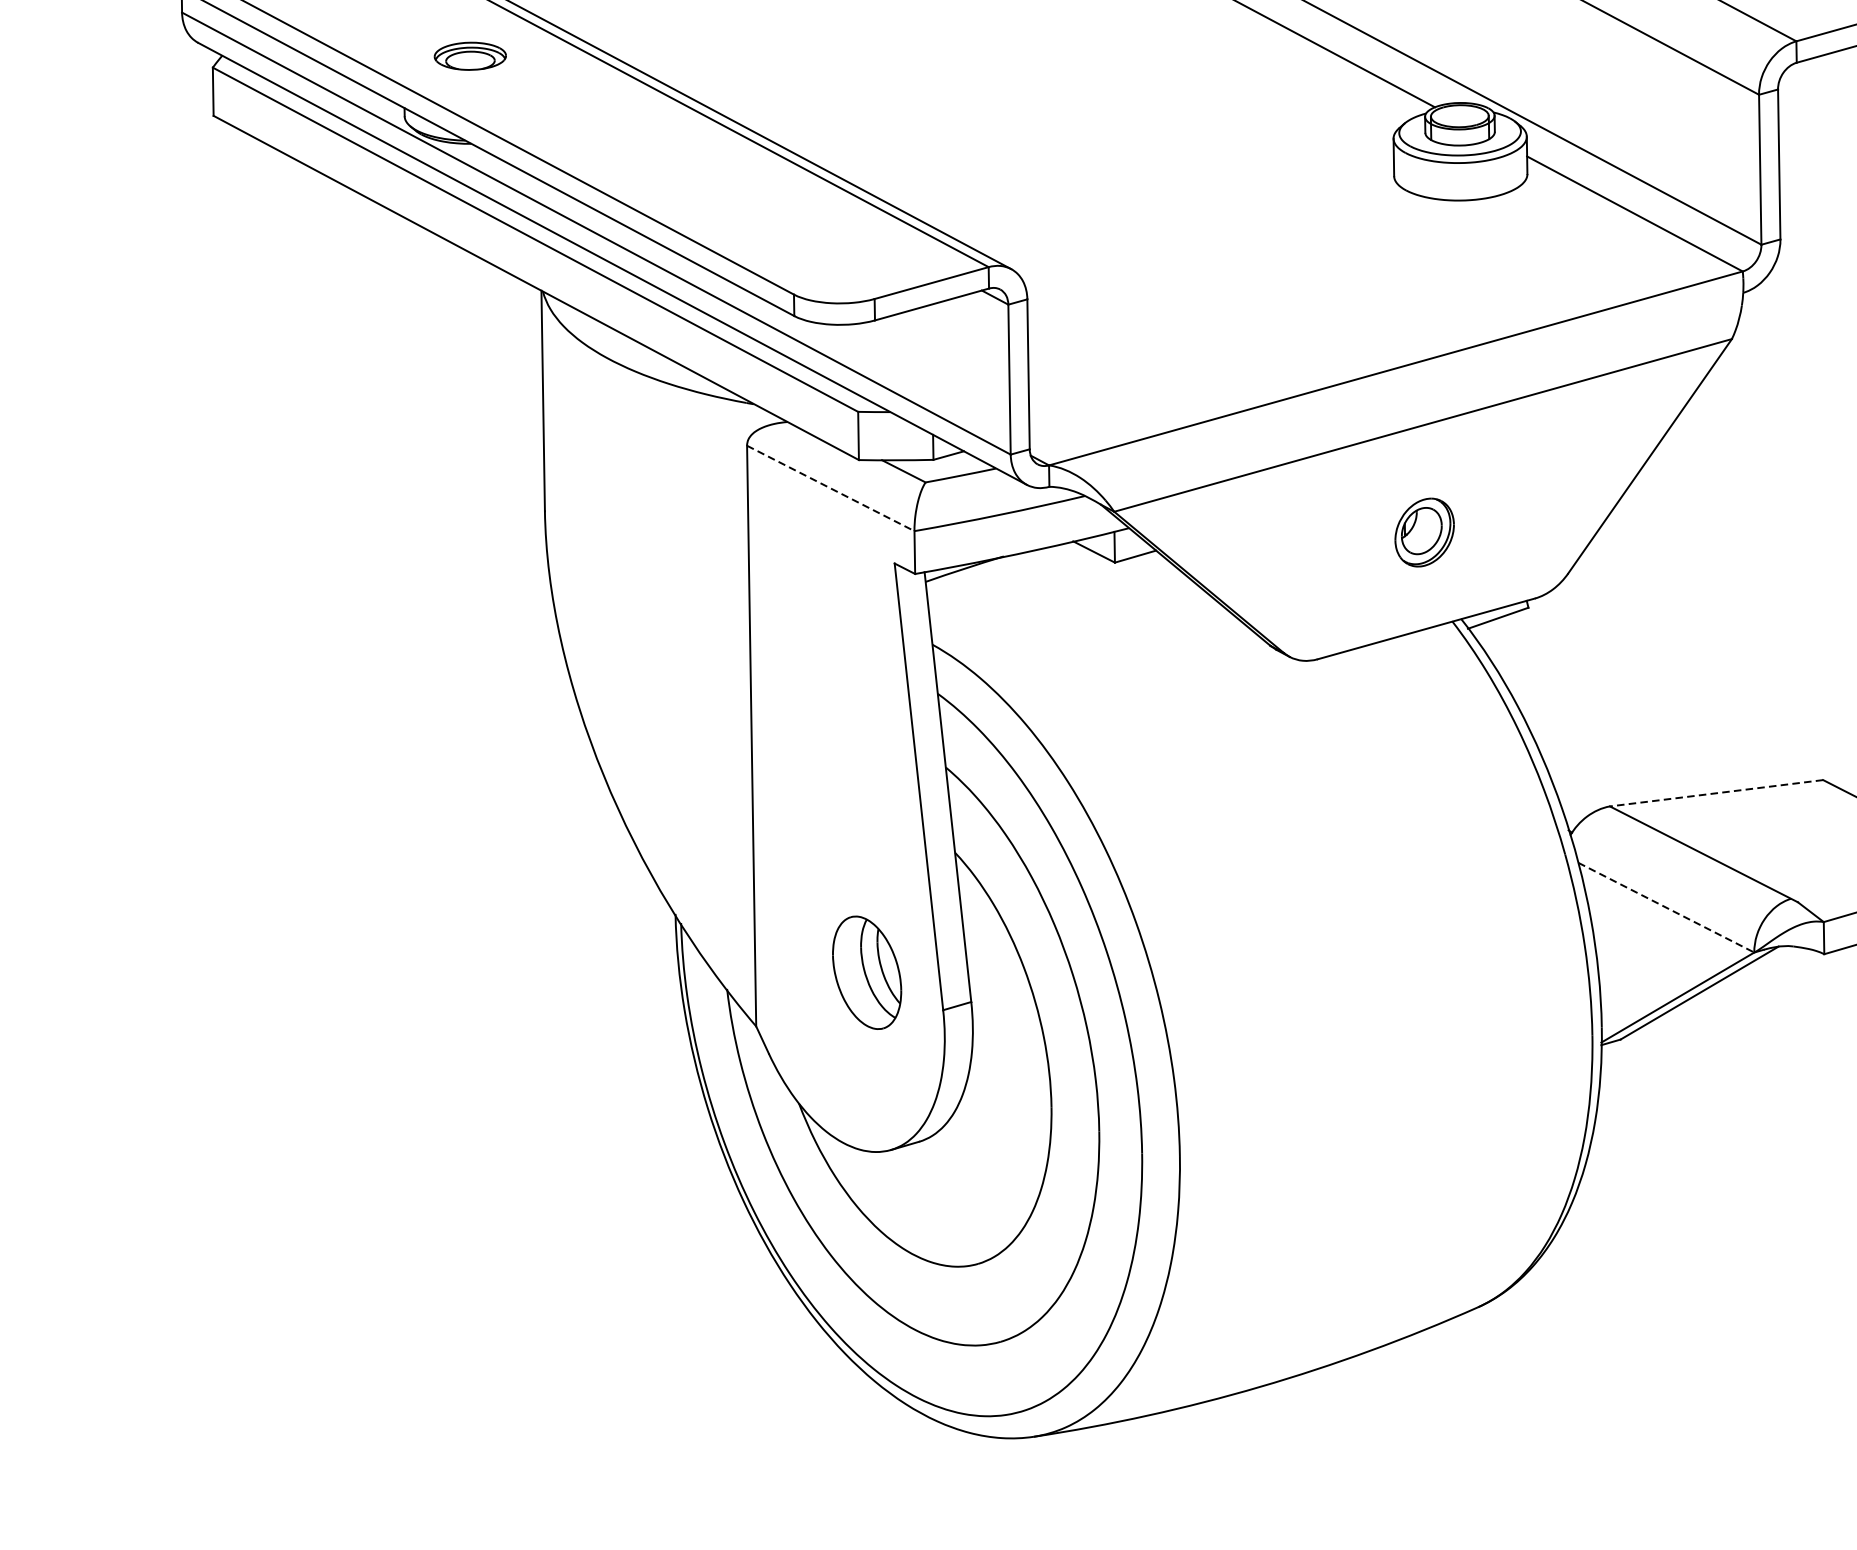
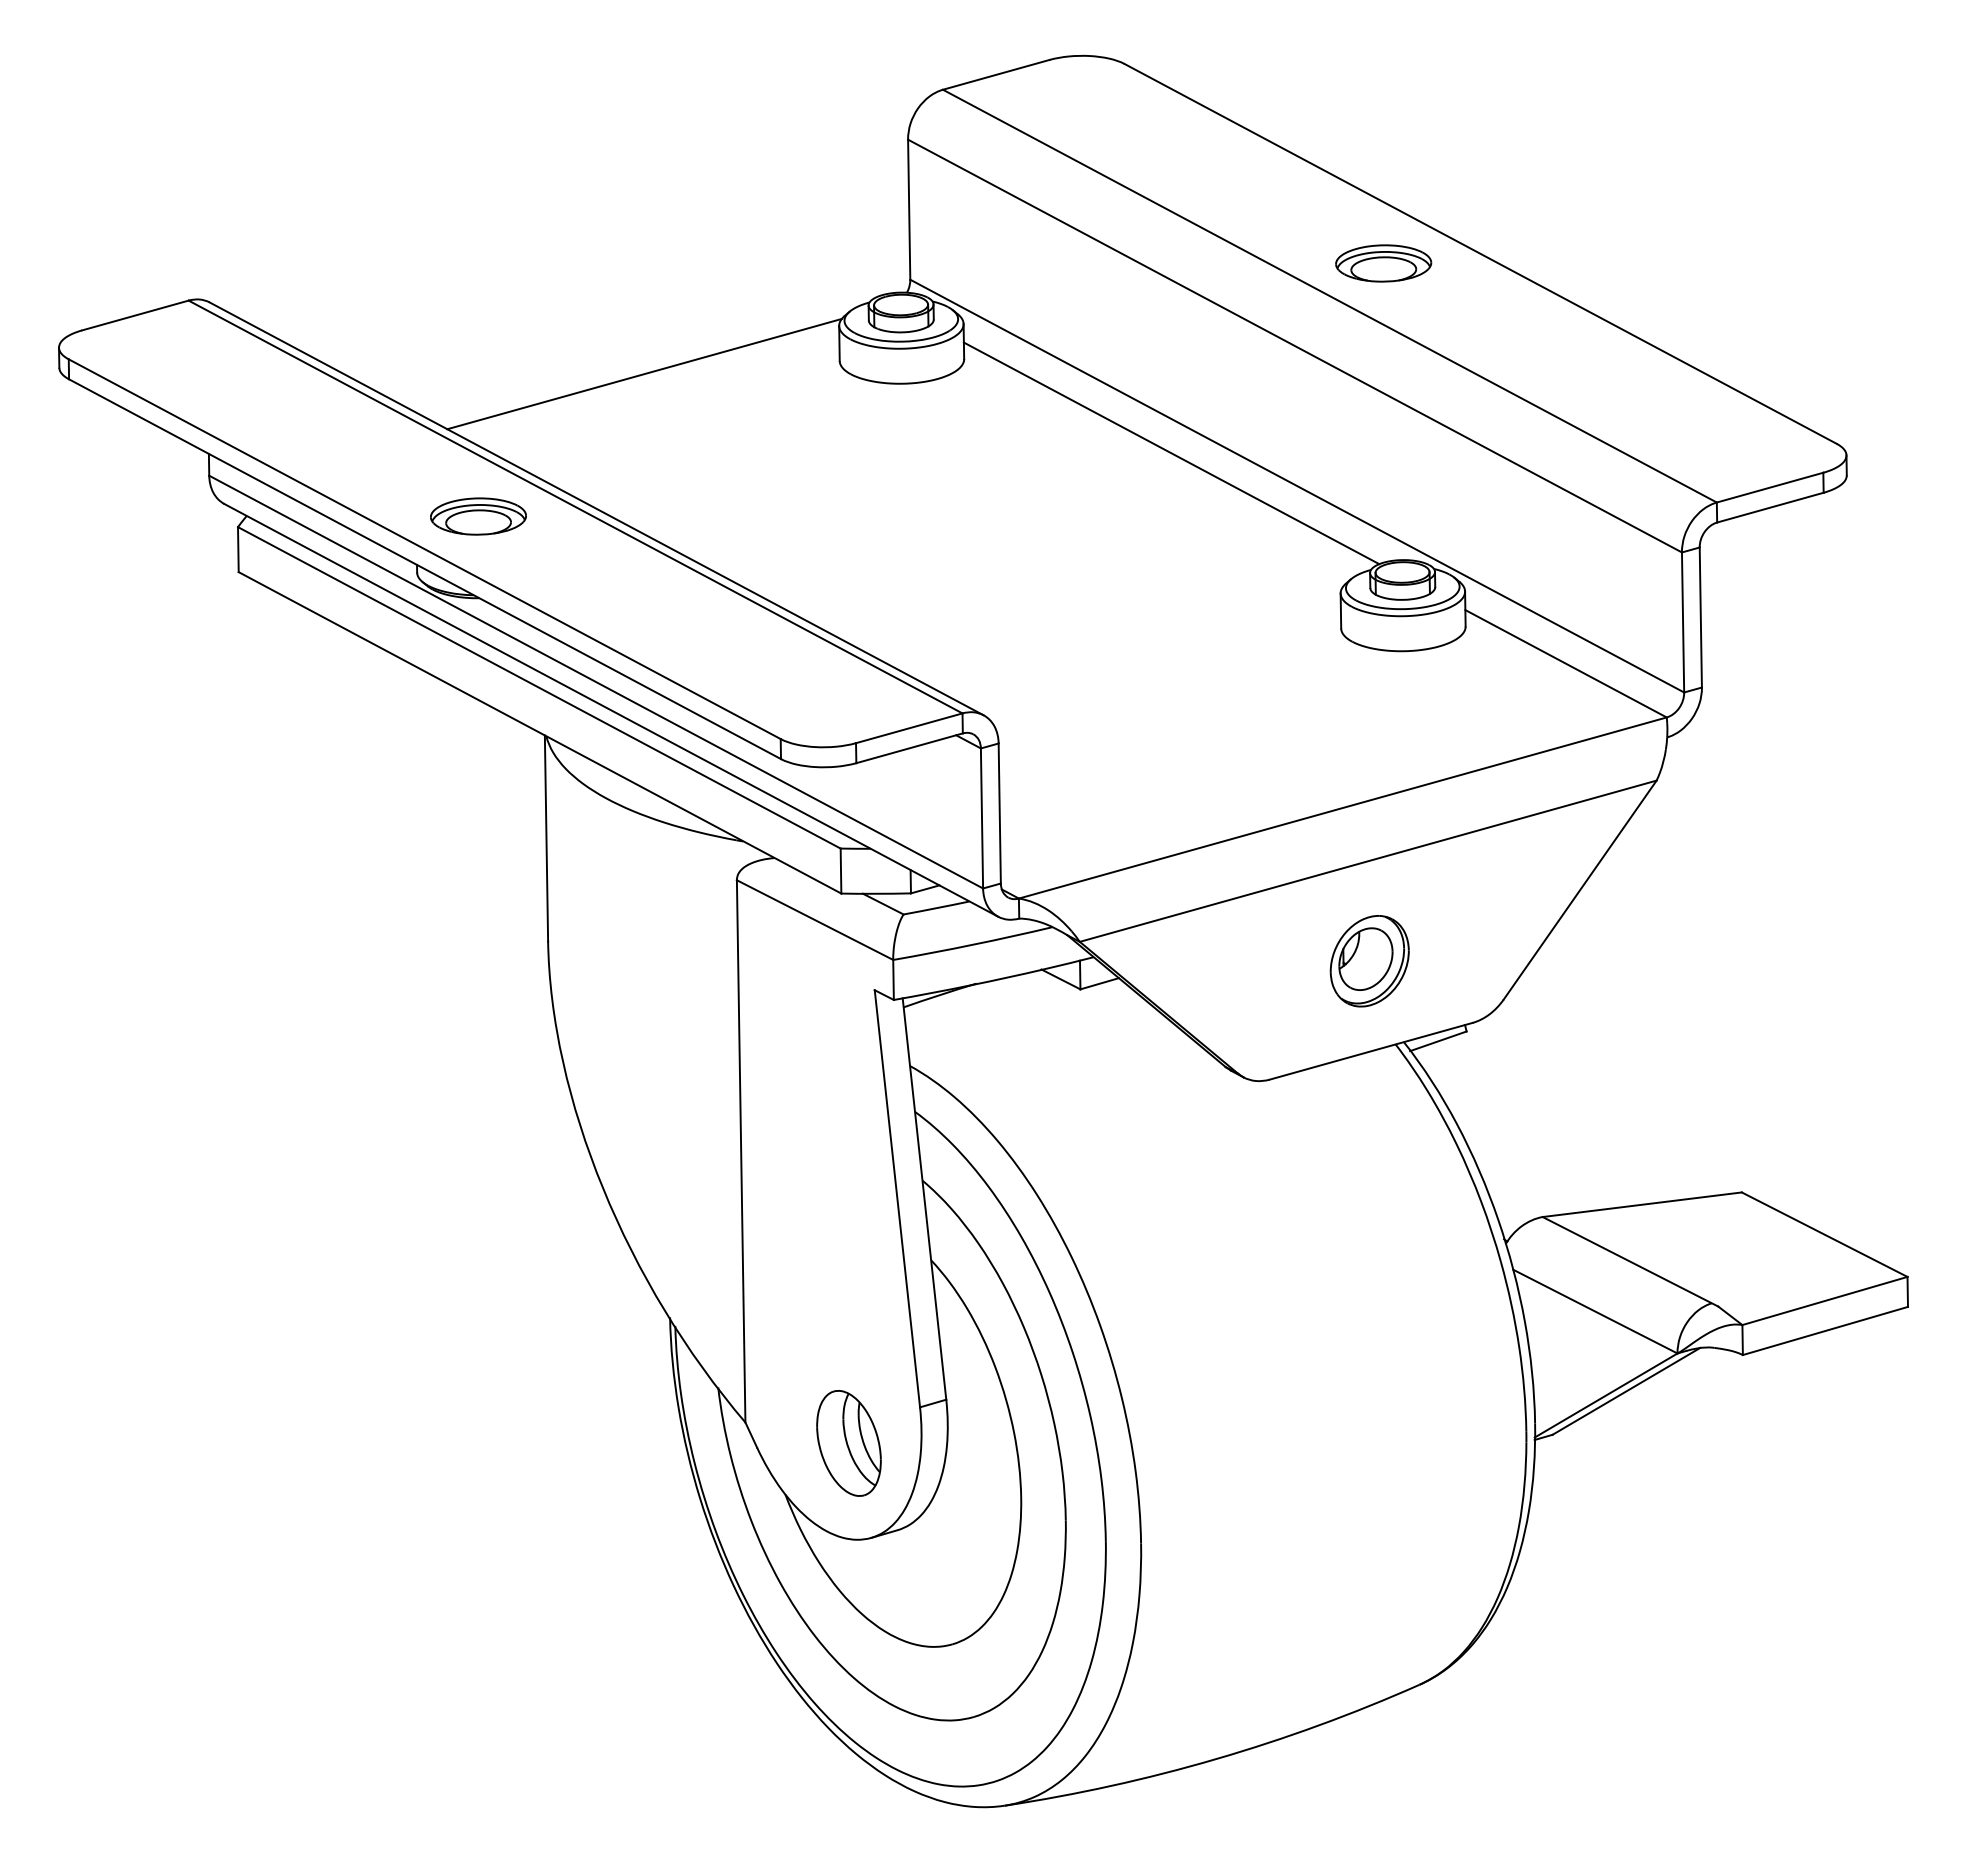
part: (470, 56) -> (478, 516), size x1.43
line: (831, 488) -> (815, 920), dashed -> solid
part: (1424, 532) -> (1369, 961), size x1.43
line: (1715, 793) -> (1641, 1204), dashed -> solid
line: (1666, 907) -> (1595, 1311), dashed -> solid
part: (866, 972) -> (848, 1443), moved

